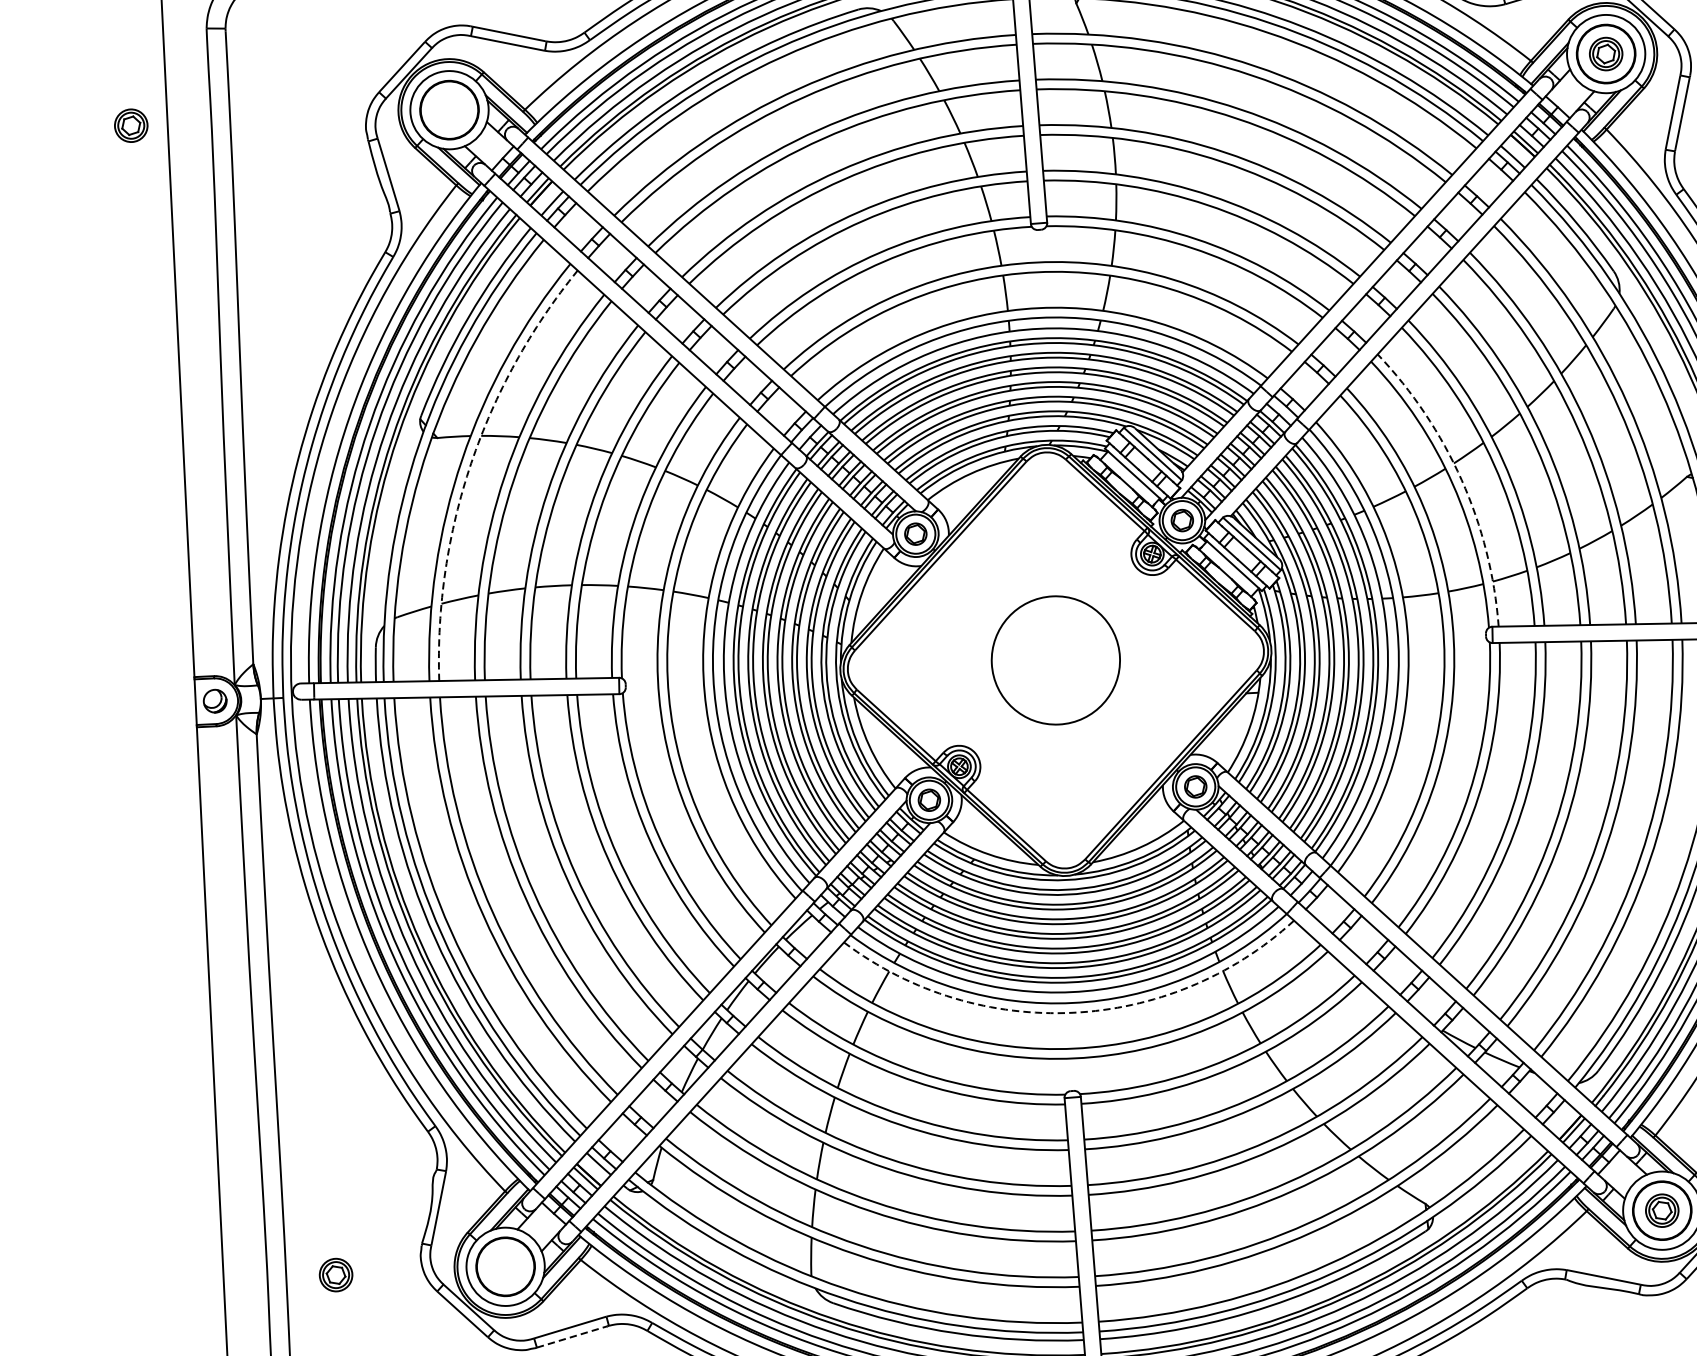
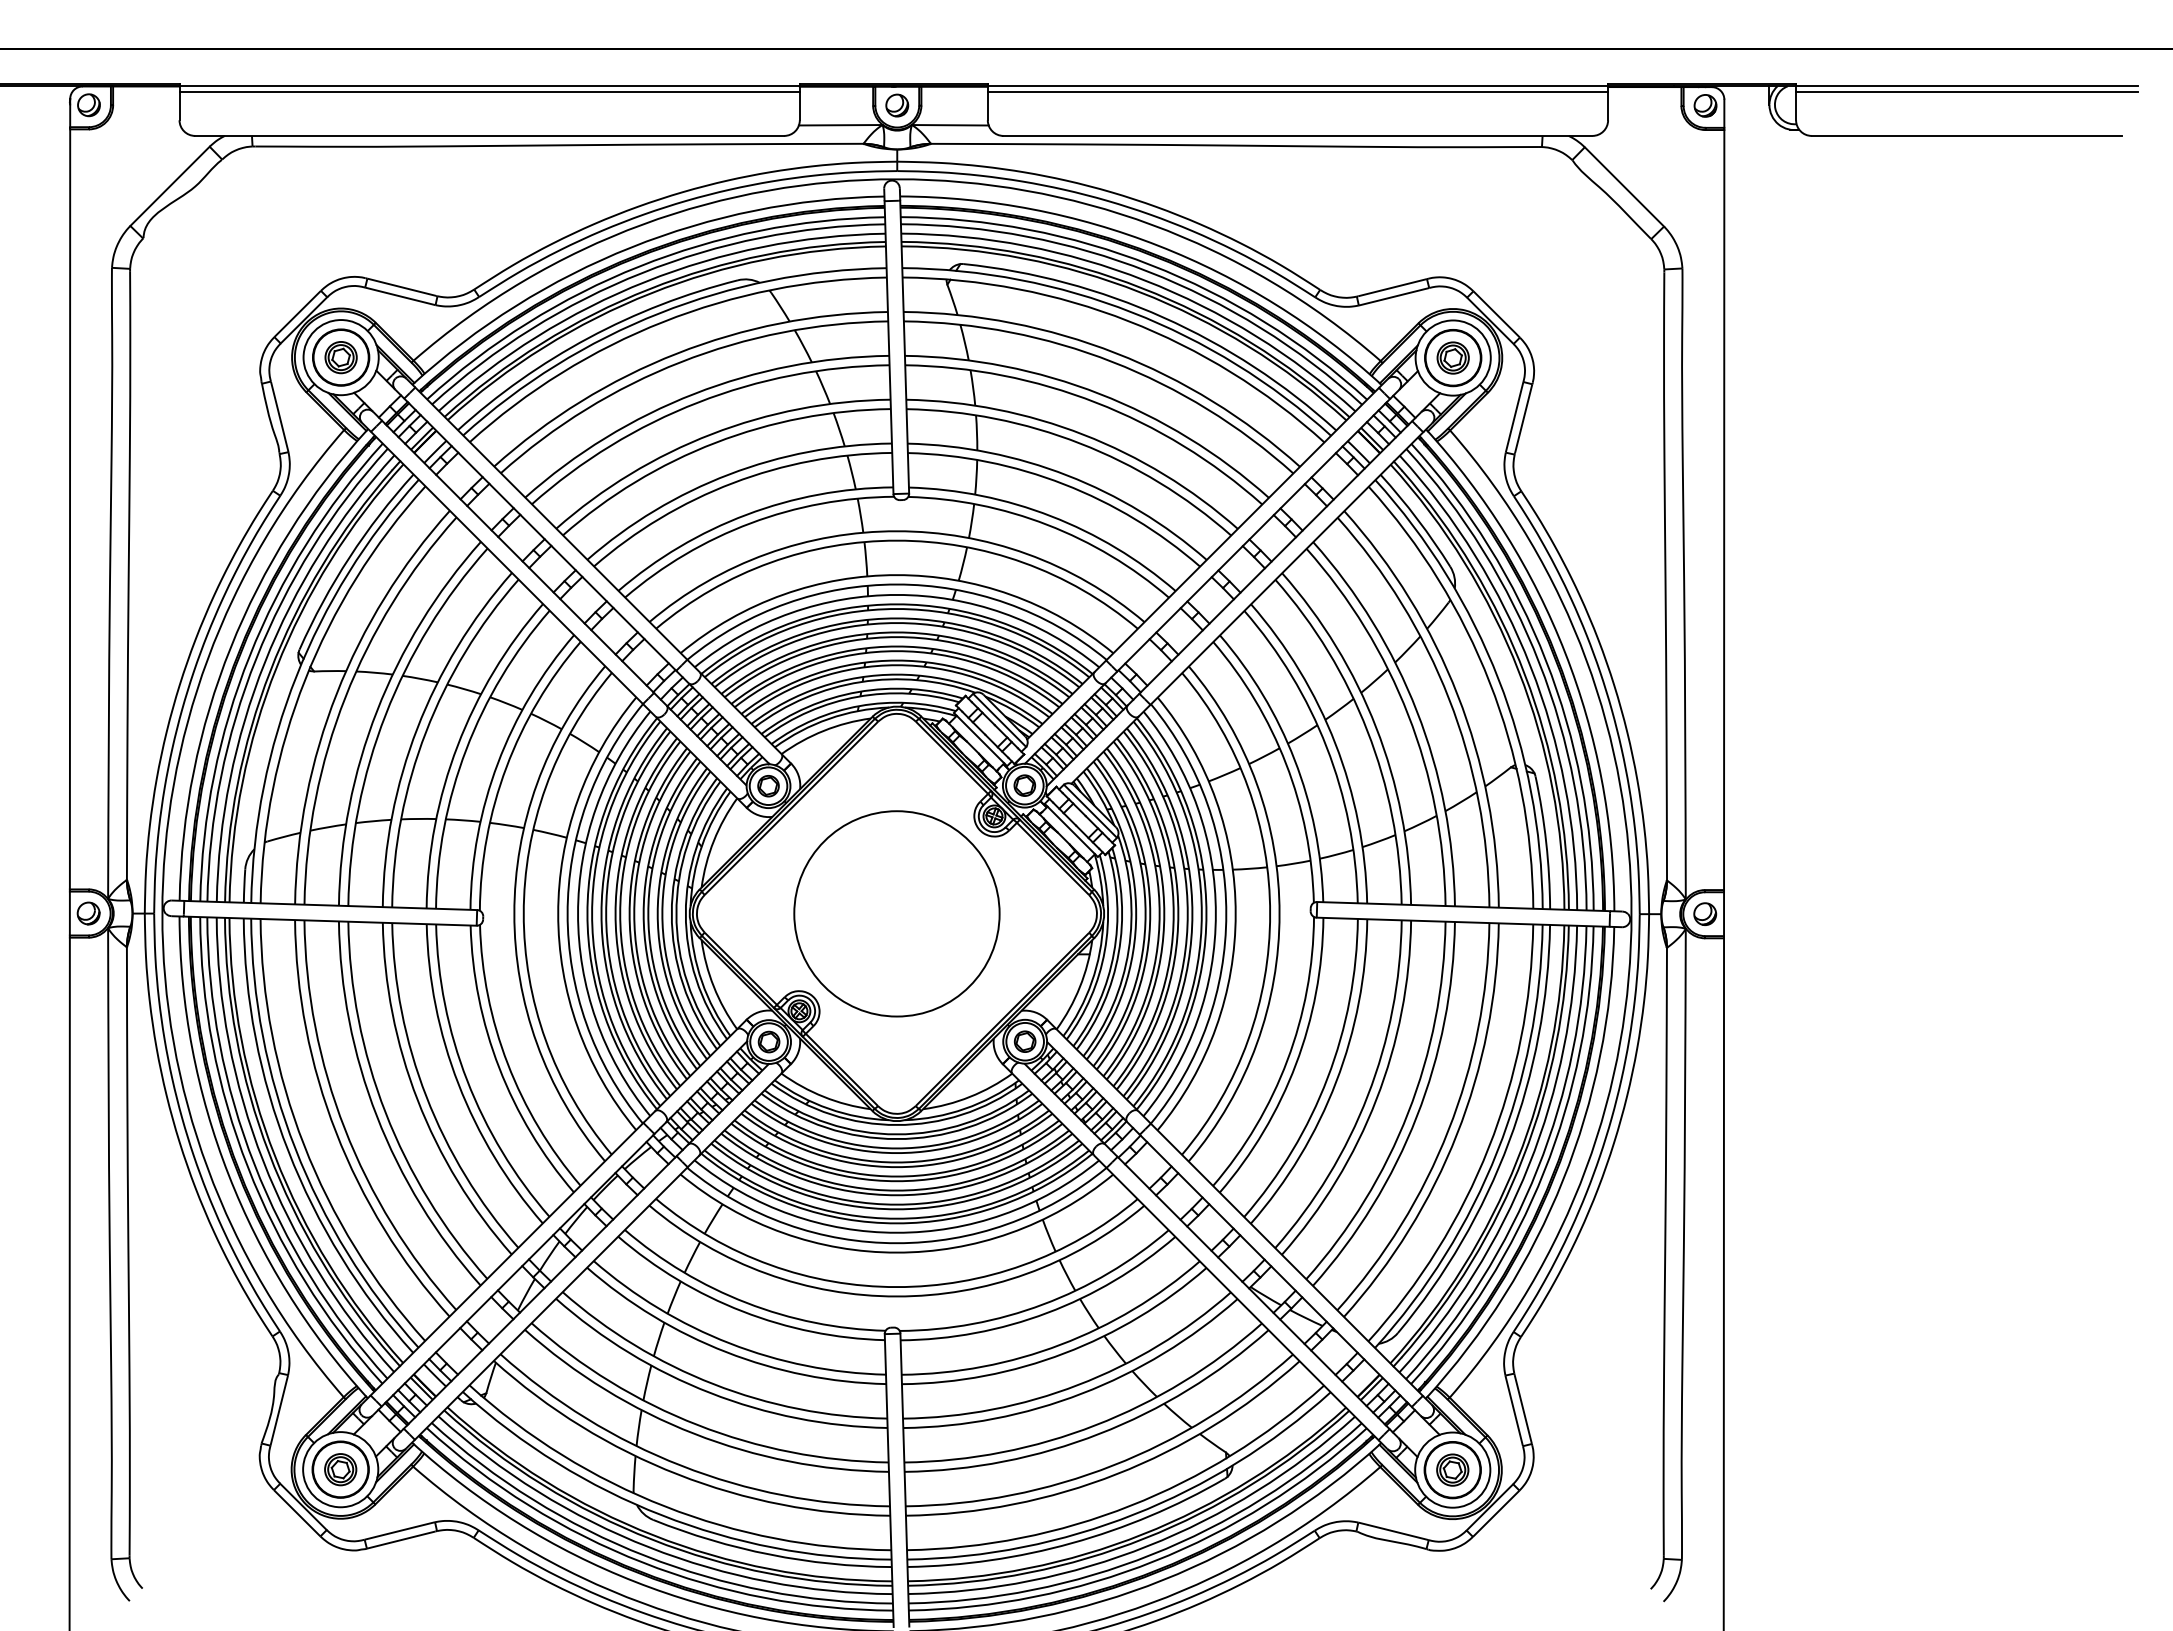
part: (130, 125) -> (340, 357), moved
arc: (471, 463) -> (345, 697), dashed -> solid
arc: (1461, 479) -> (1294, 759), dashed -> solid
circle: (1055, 660) -> (896, 913), size x1.67
arc: (1072, 1012) -> (896, 1252), dashed -> solid
part: (335, 1274) -> (340, 1469), moved
line: (572, 1337) -> (401, 1540), dashed -> solid

